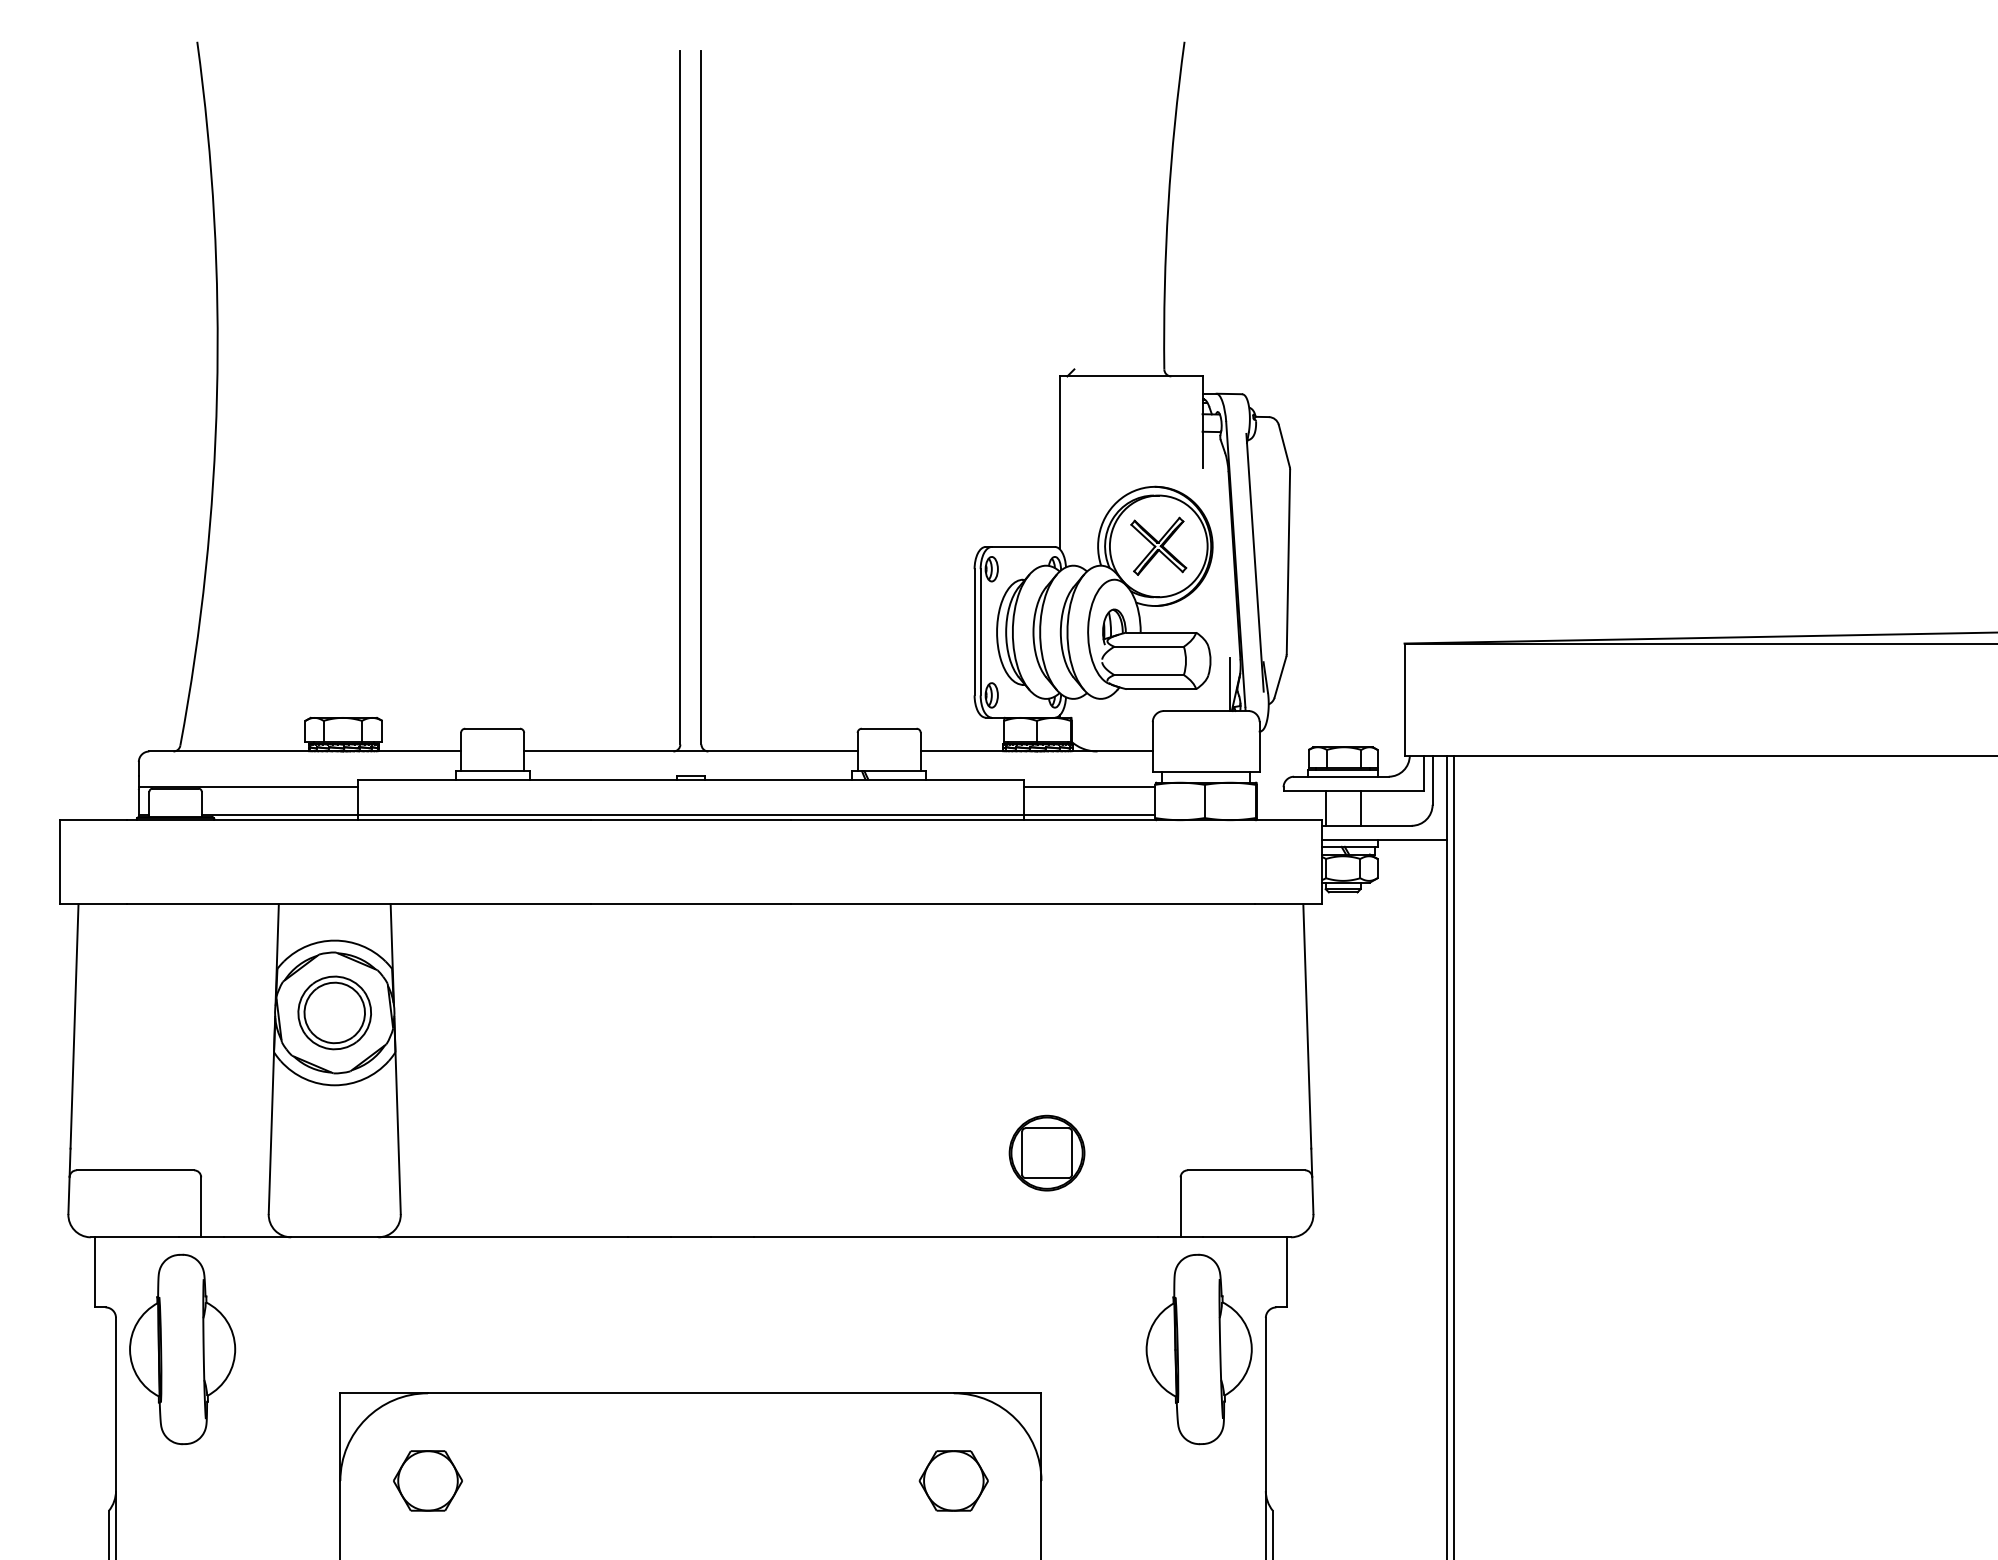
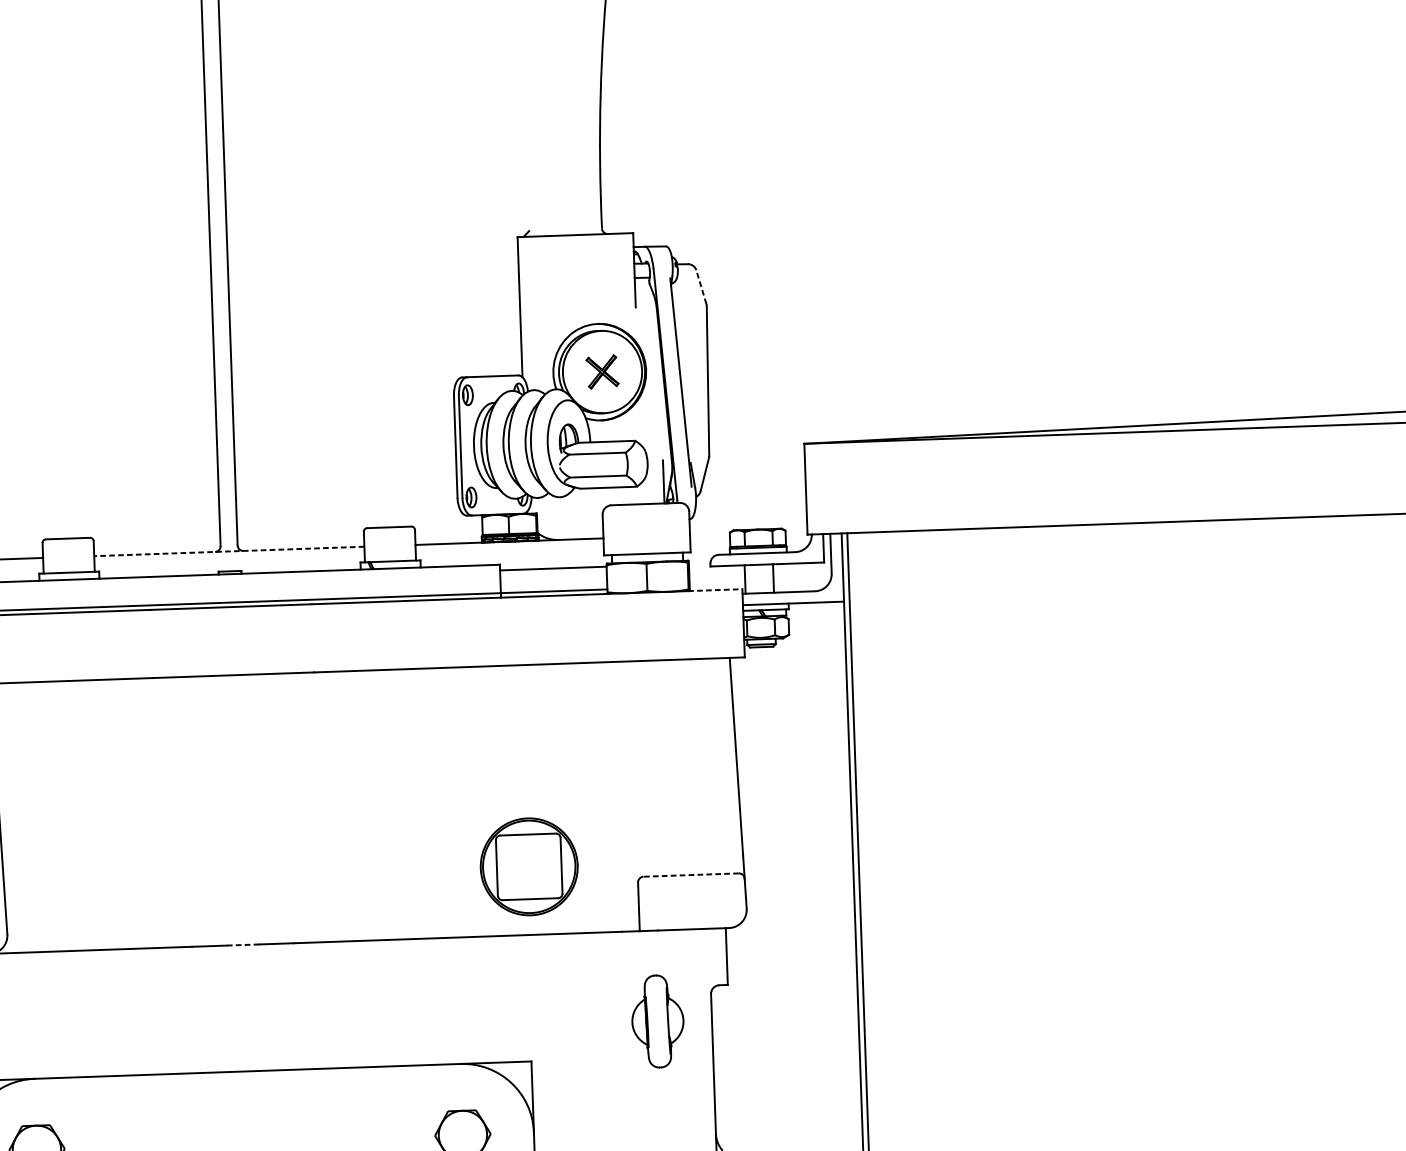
line: (1284, 445) -> (701, 286), solid -> dashed
part: (1158, 545) -> (602, 371), size x0.7
line: (690, 751) -> (228, 551), solid -> dashed
line: (1288, 820) -> (715, 590), solid -> dashed
part: (1046, 1152) -> (528, 866), size x1.6
line: (1246, 1170) -> (691, 875), solid -> dashed
line: (690, 1237) -> (242, 945), solid -> dashed
part: (1198, 1349) -> (657, 1021), size x0.6

